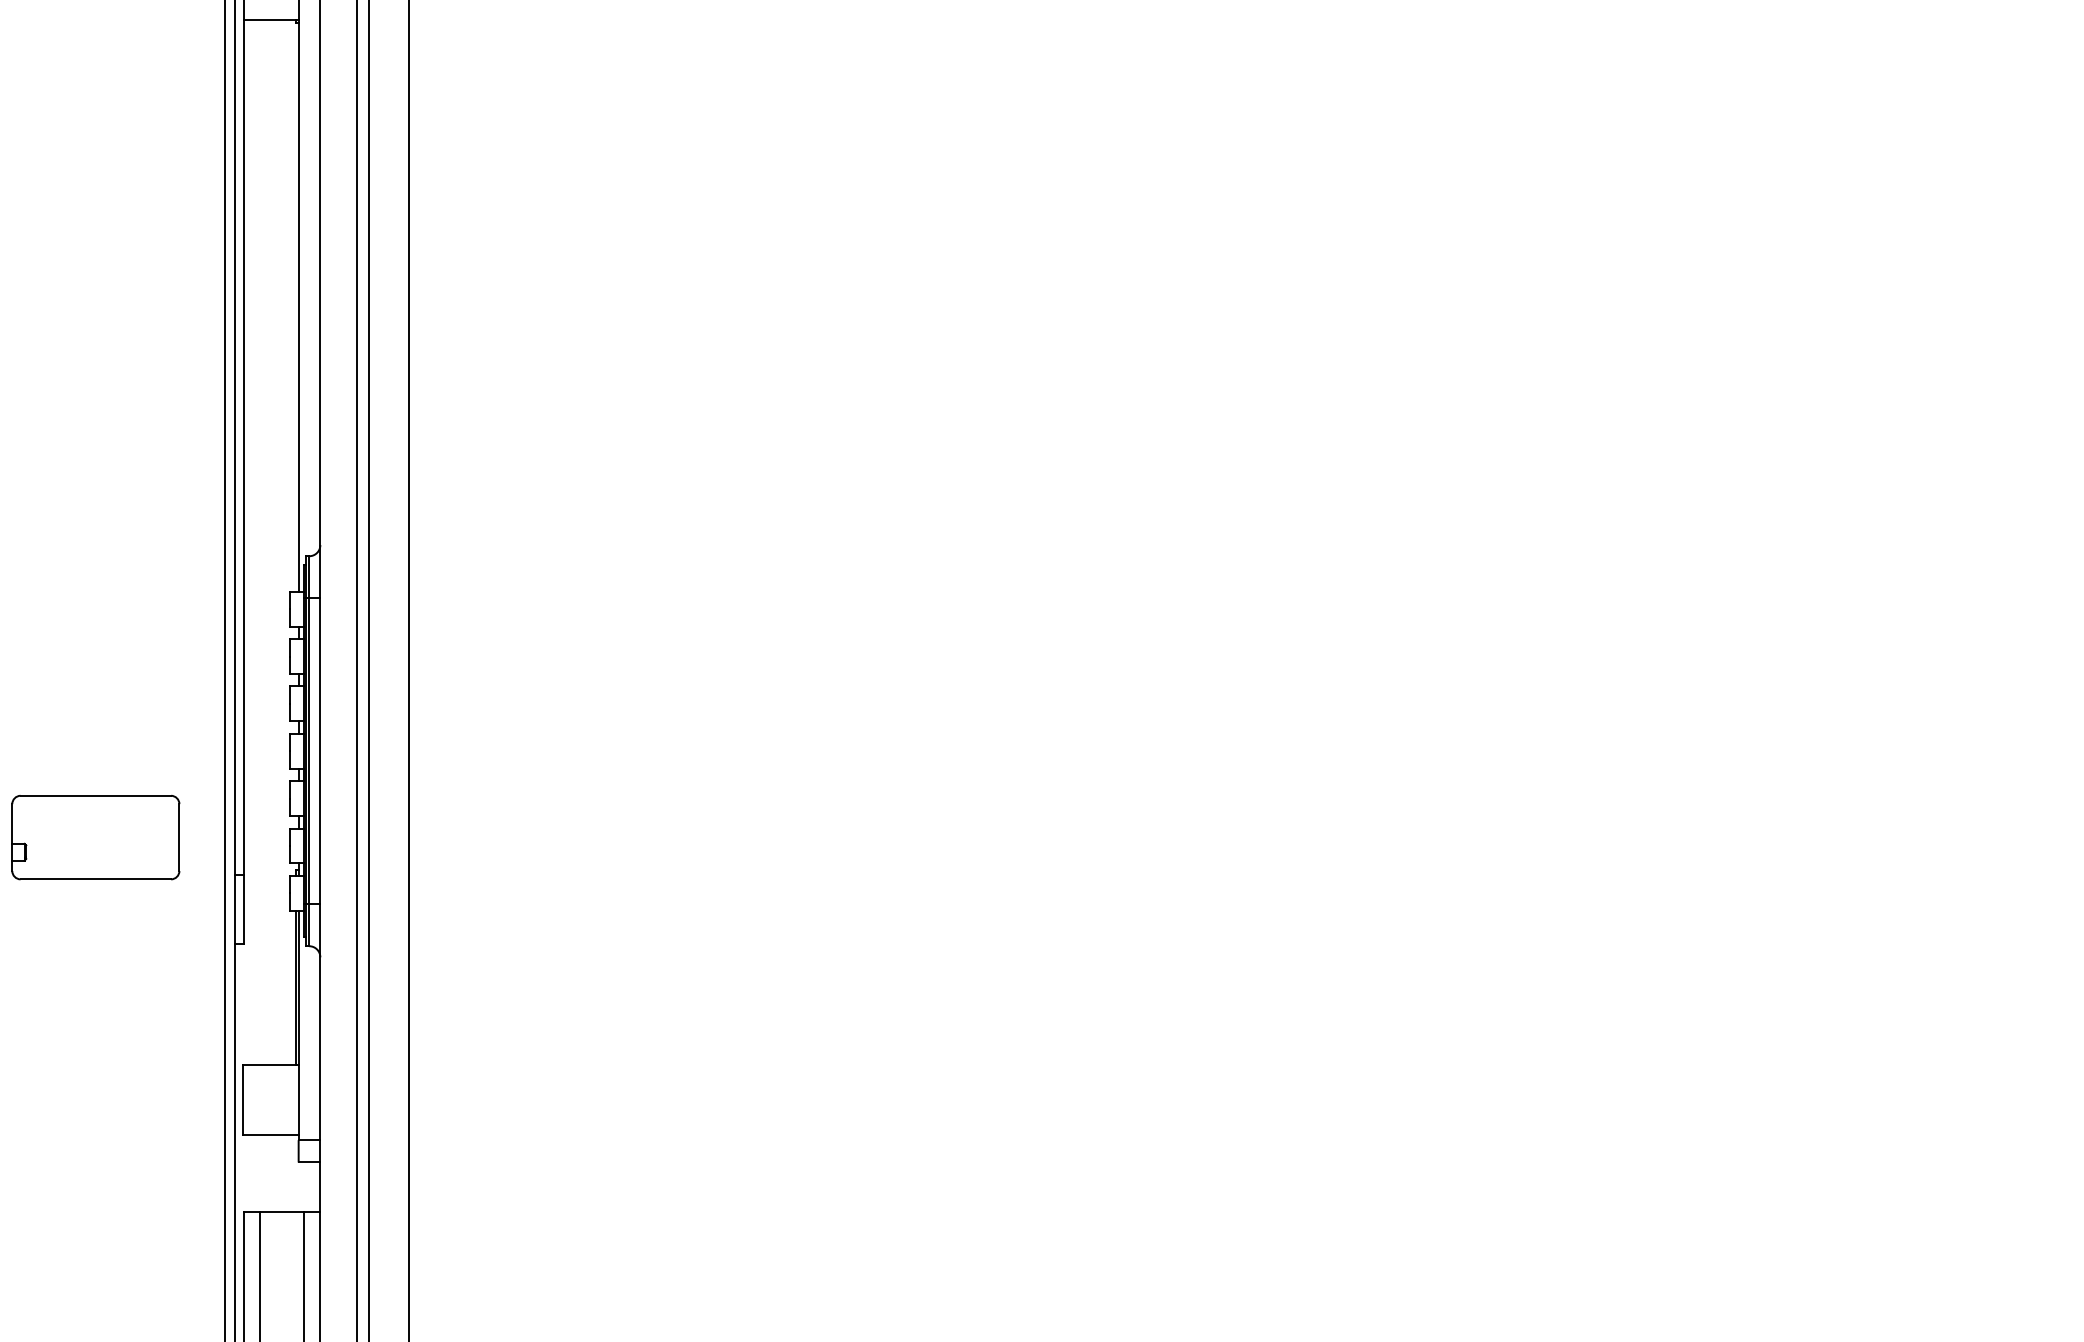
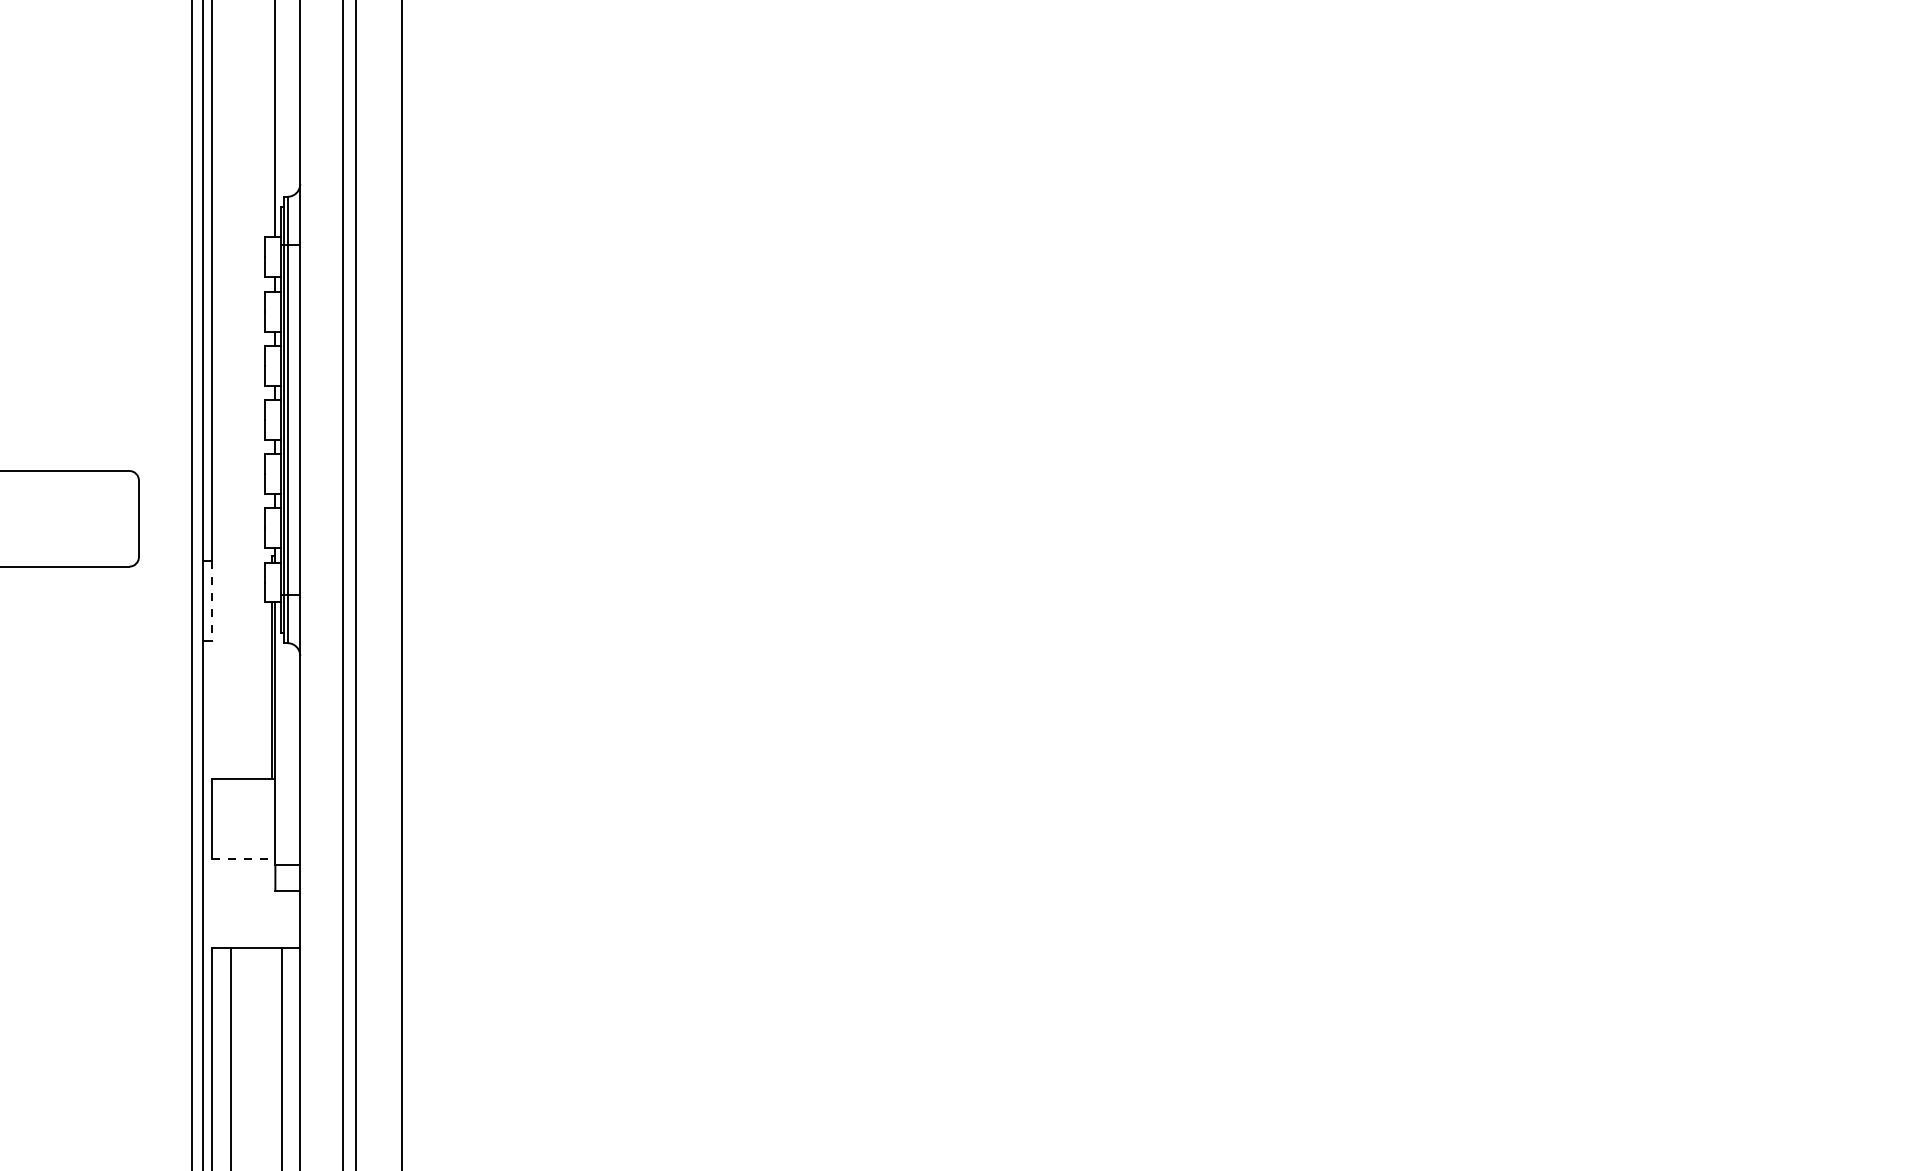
line: (243, 909) -> (212, 601), solid -> dashed
line: (270, 1134) -> (243, 858), solid -> dashed

